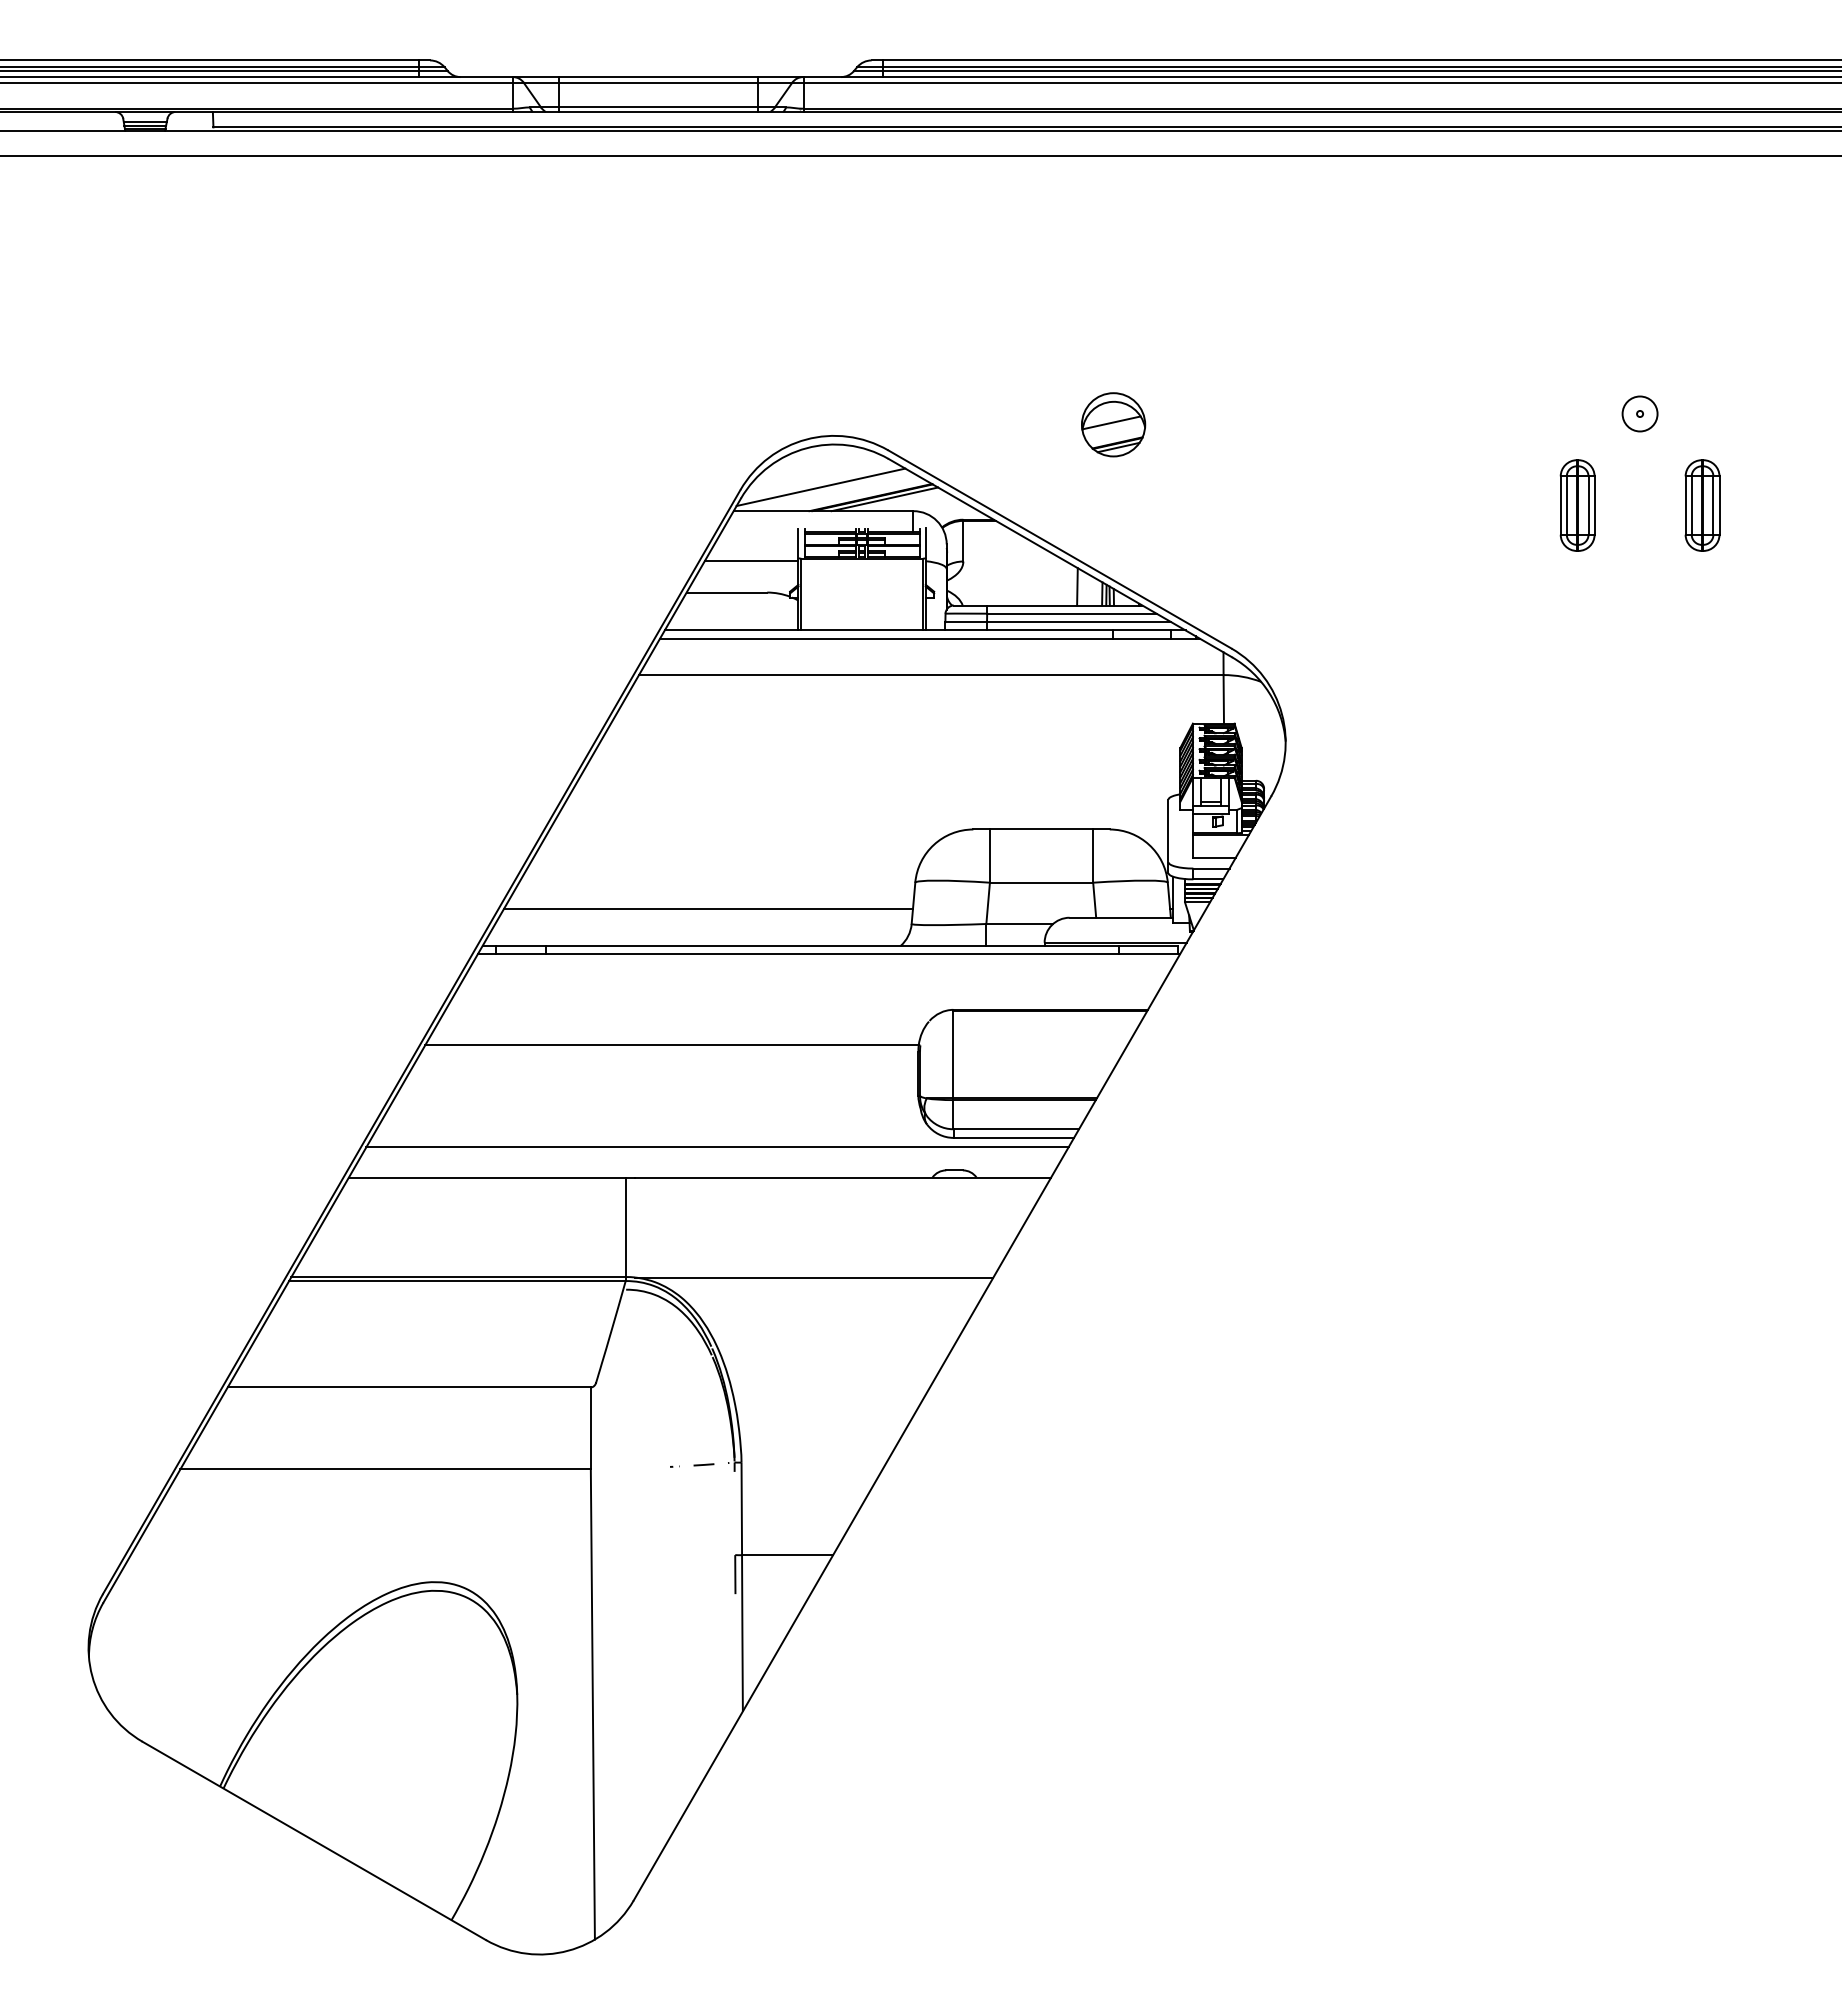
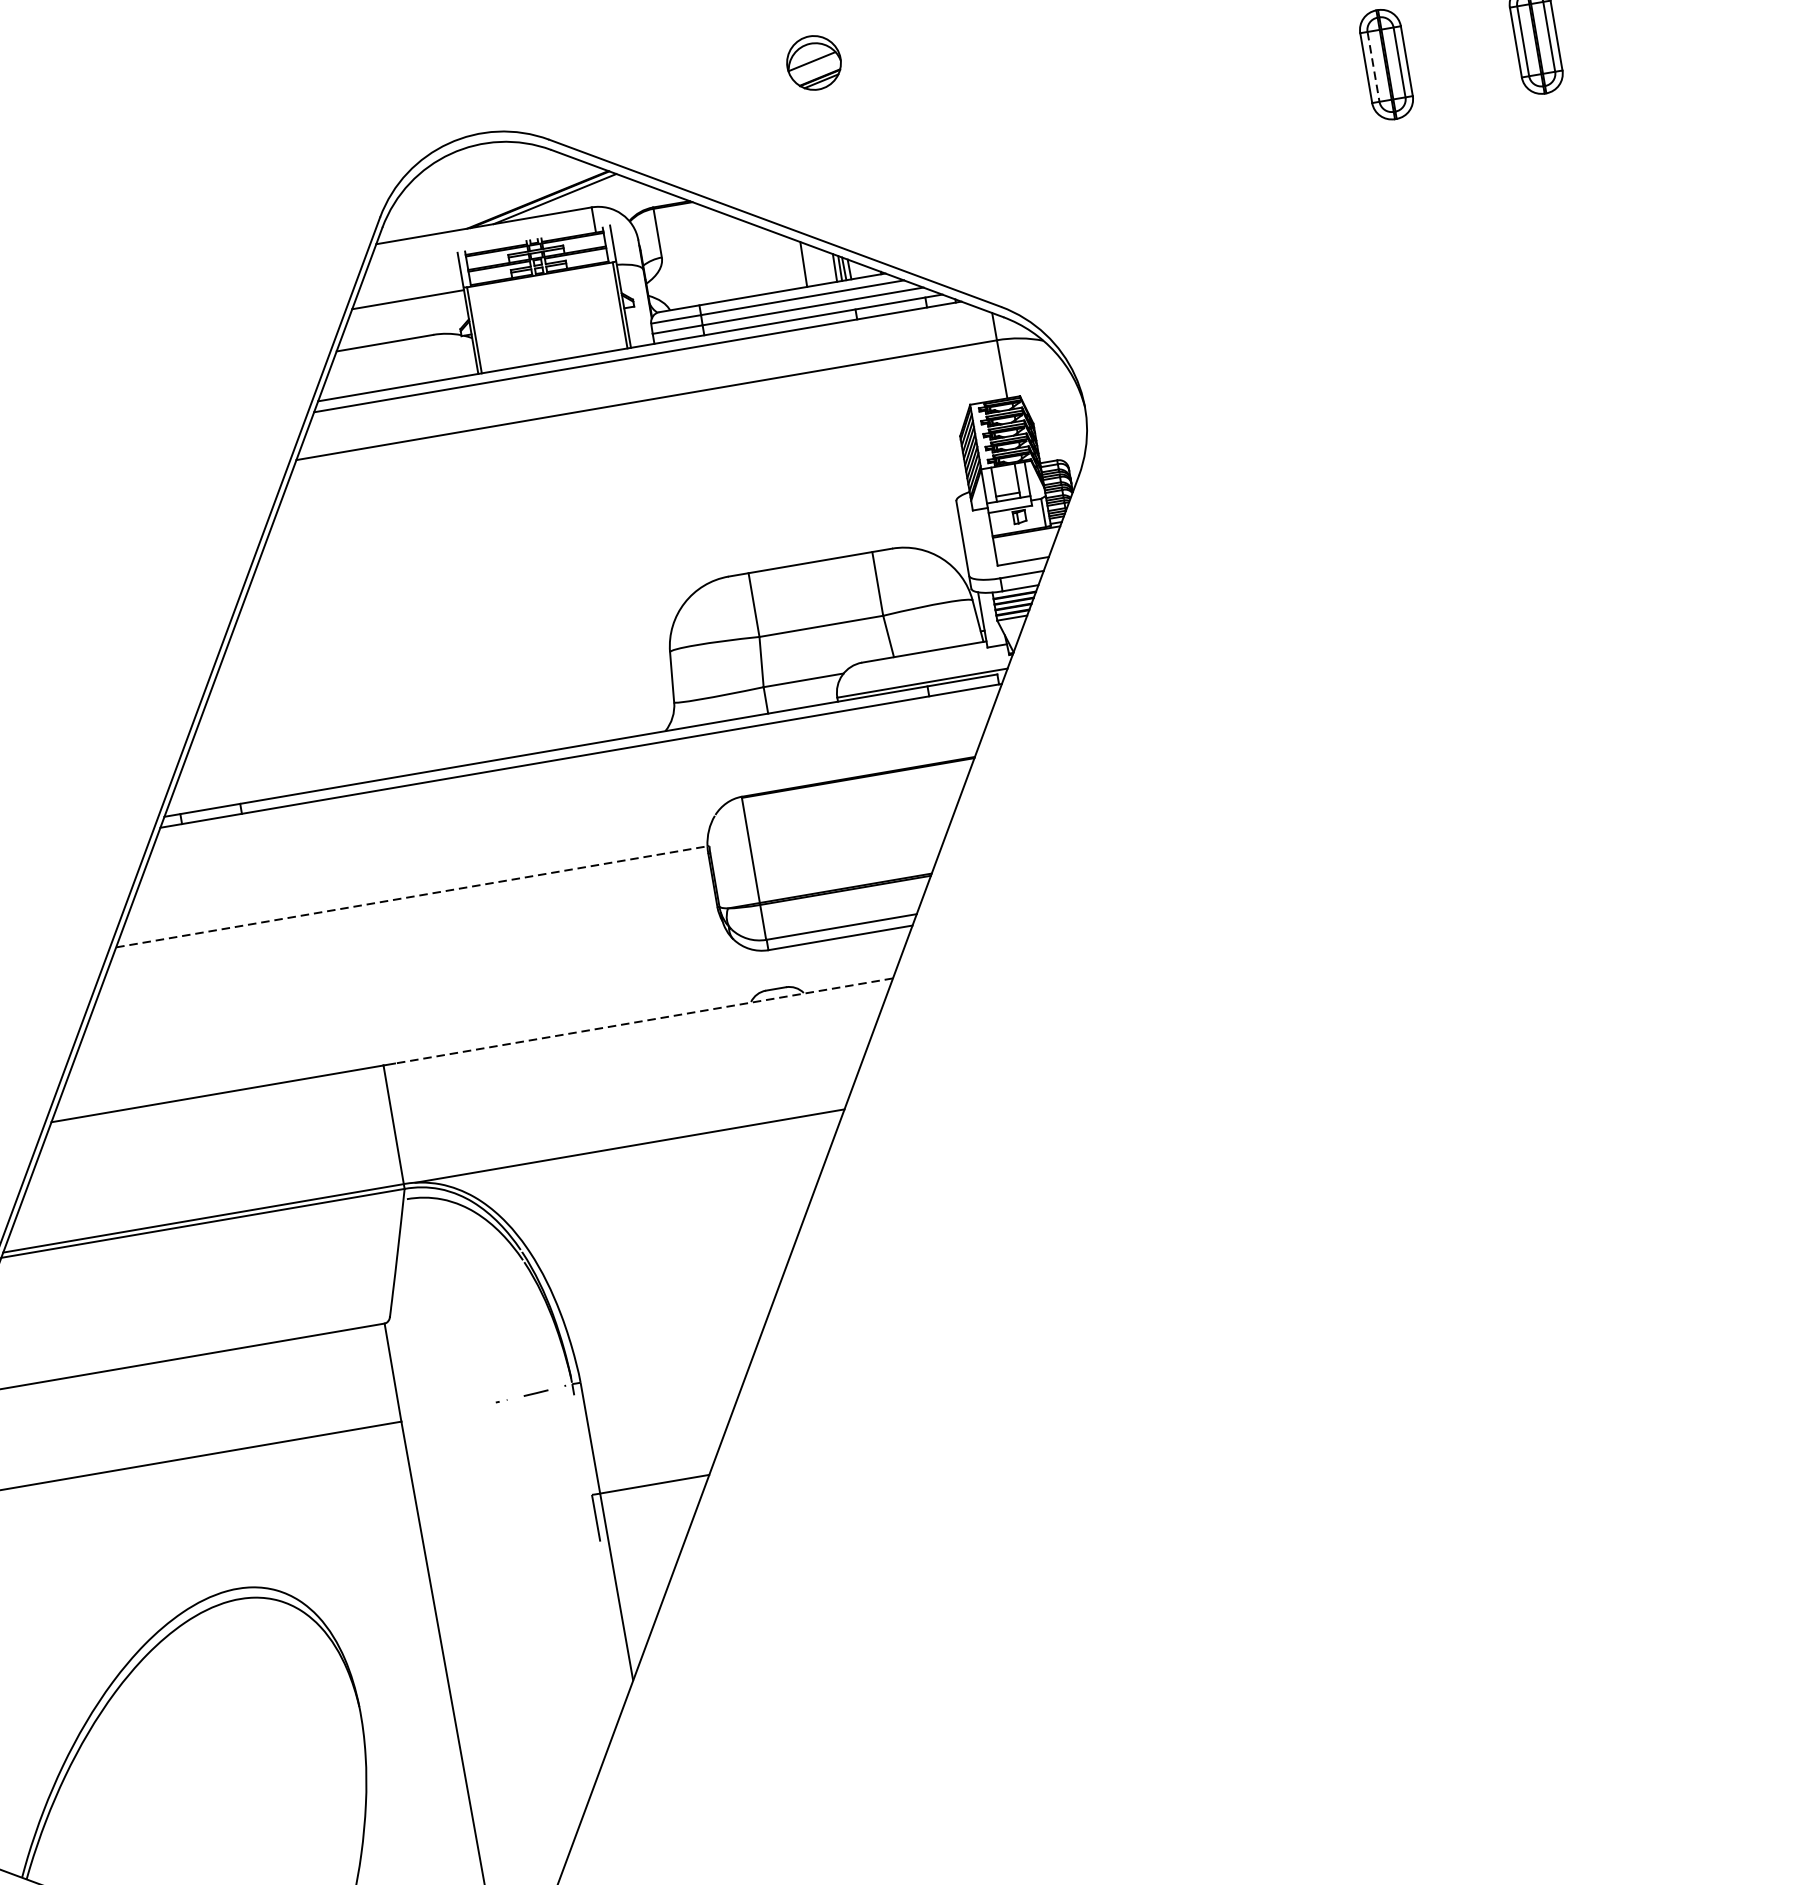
part: (1113, 424) -> (813, 62), size x0.7
line: (820, 487) -> (475, 198), removed
line: (1566, 506) -> (1373, 68), solid -> dashed
line: (708, 908) -> (427, 725), removed
line: (672, 1045) -> (412, 897), solid -> dashed
line: (717, 1147) -> (487, 1010), removed
line: (843, 1178) -> (644, 1021), solid -> dashed

